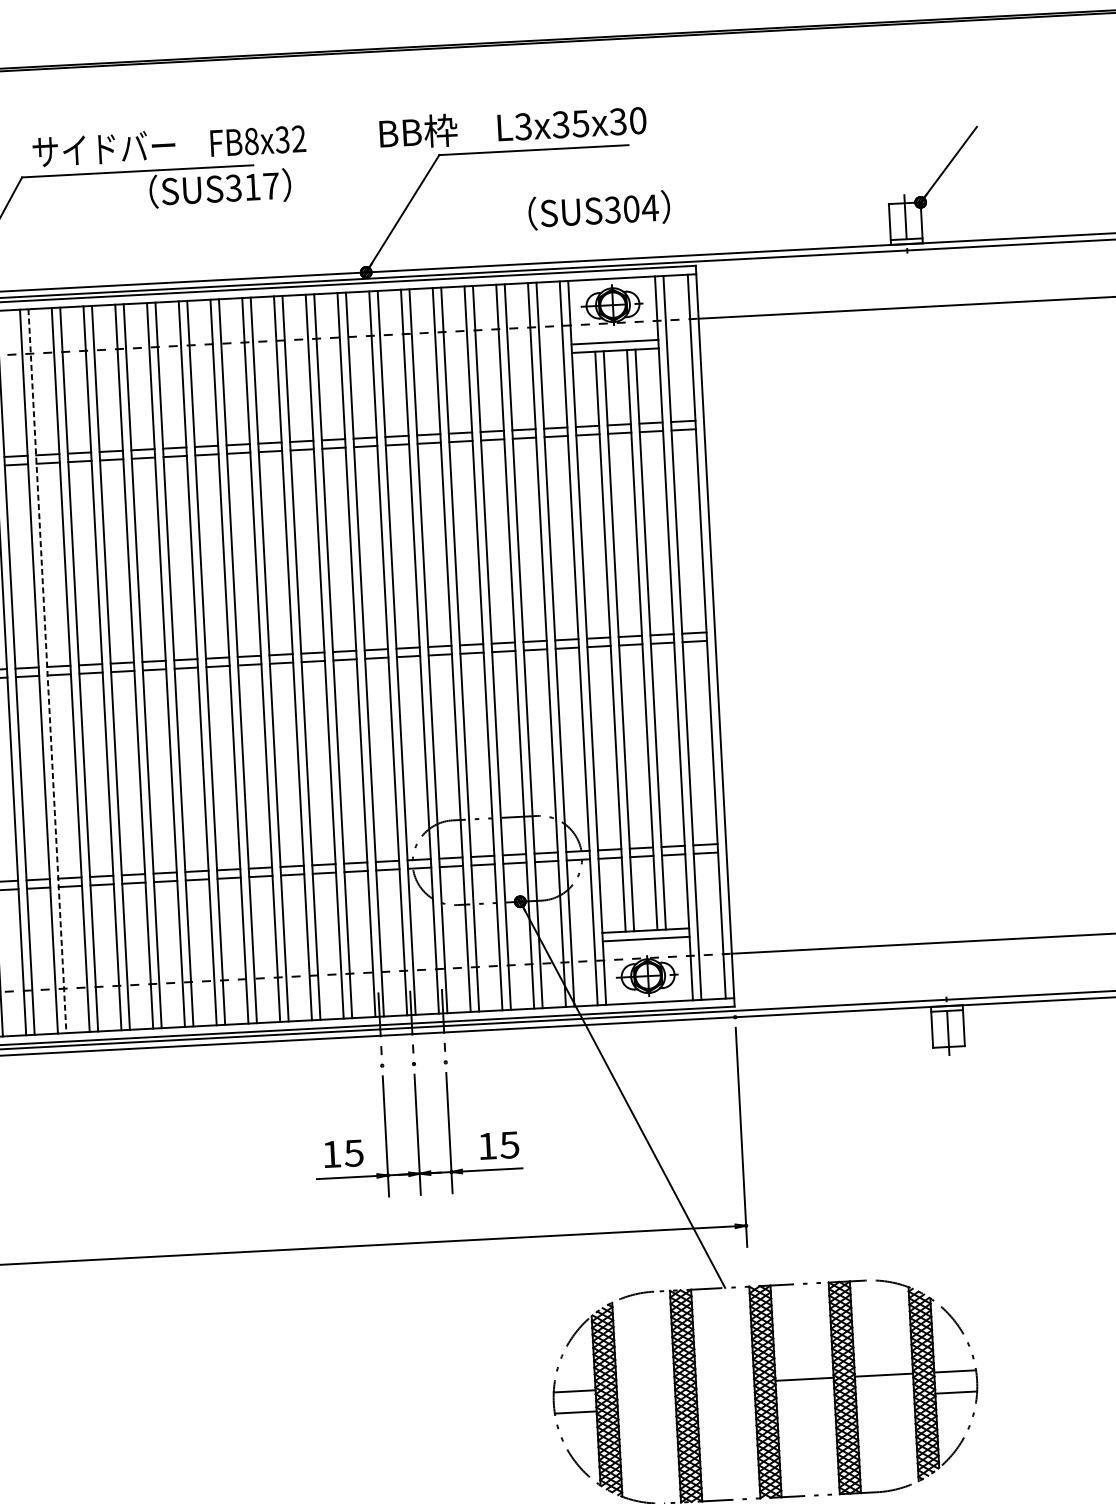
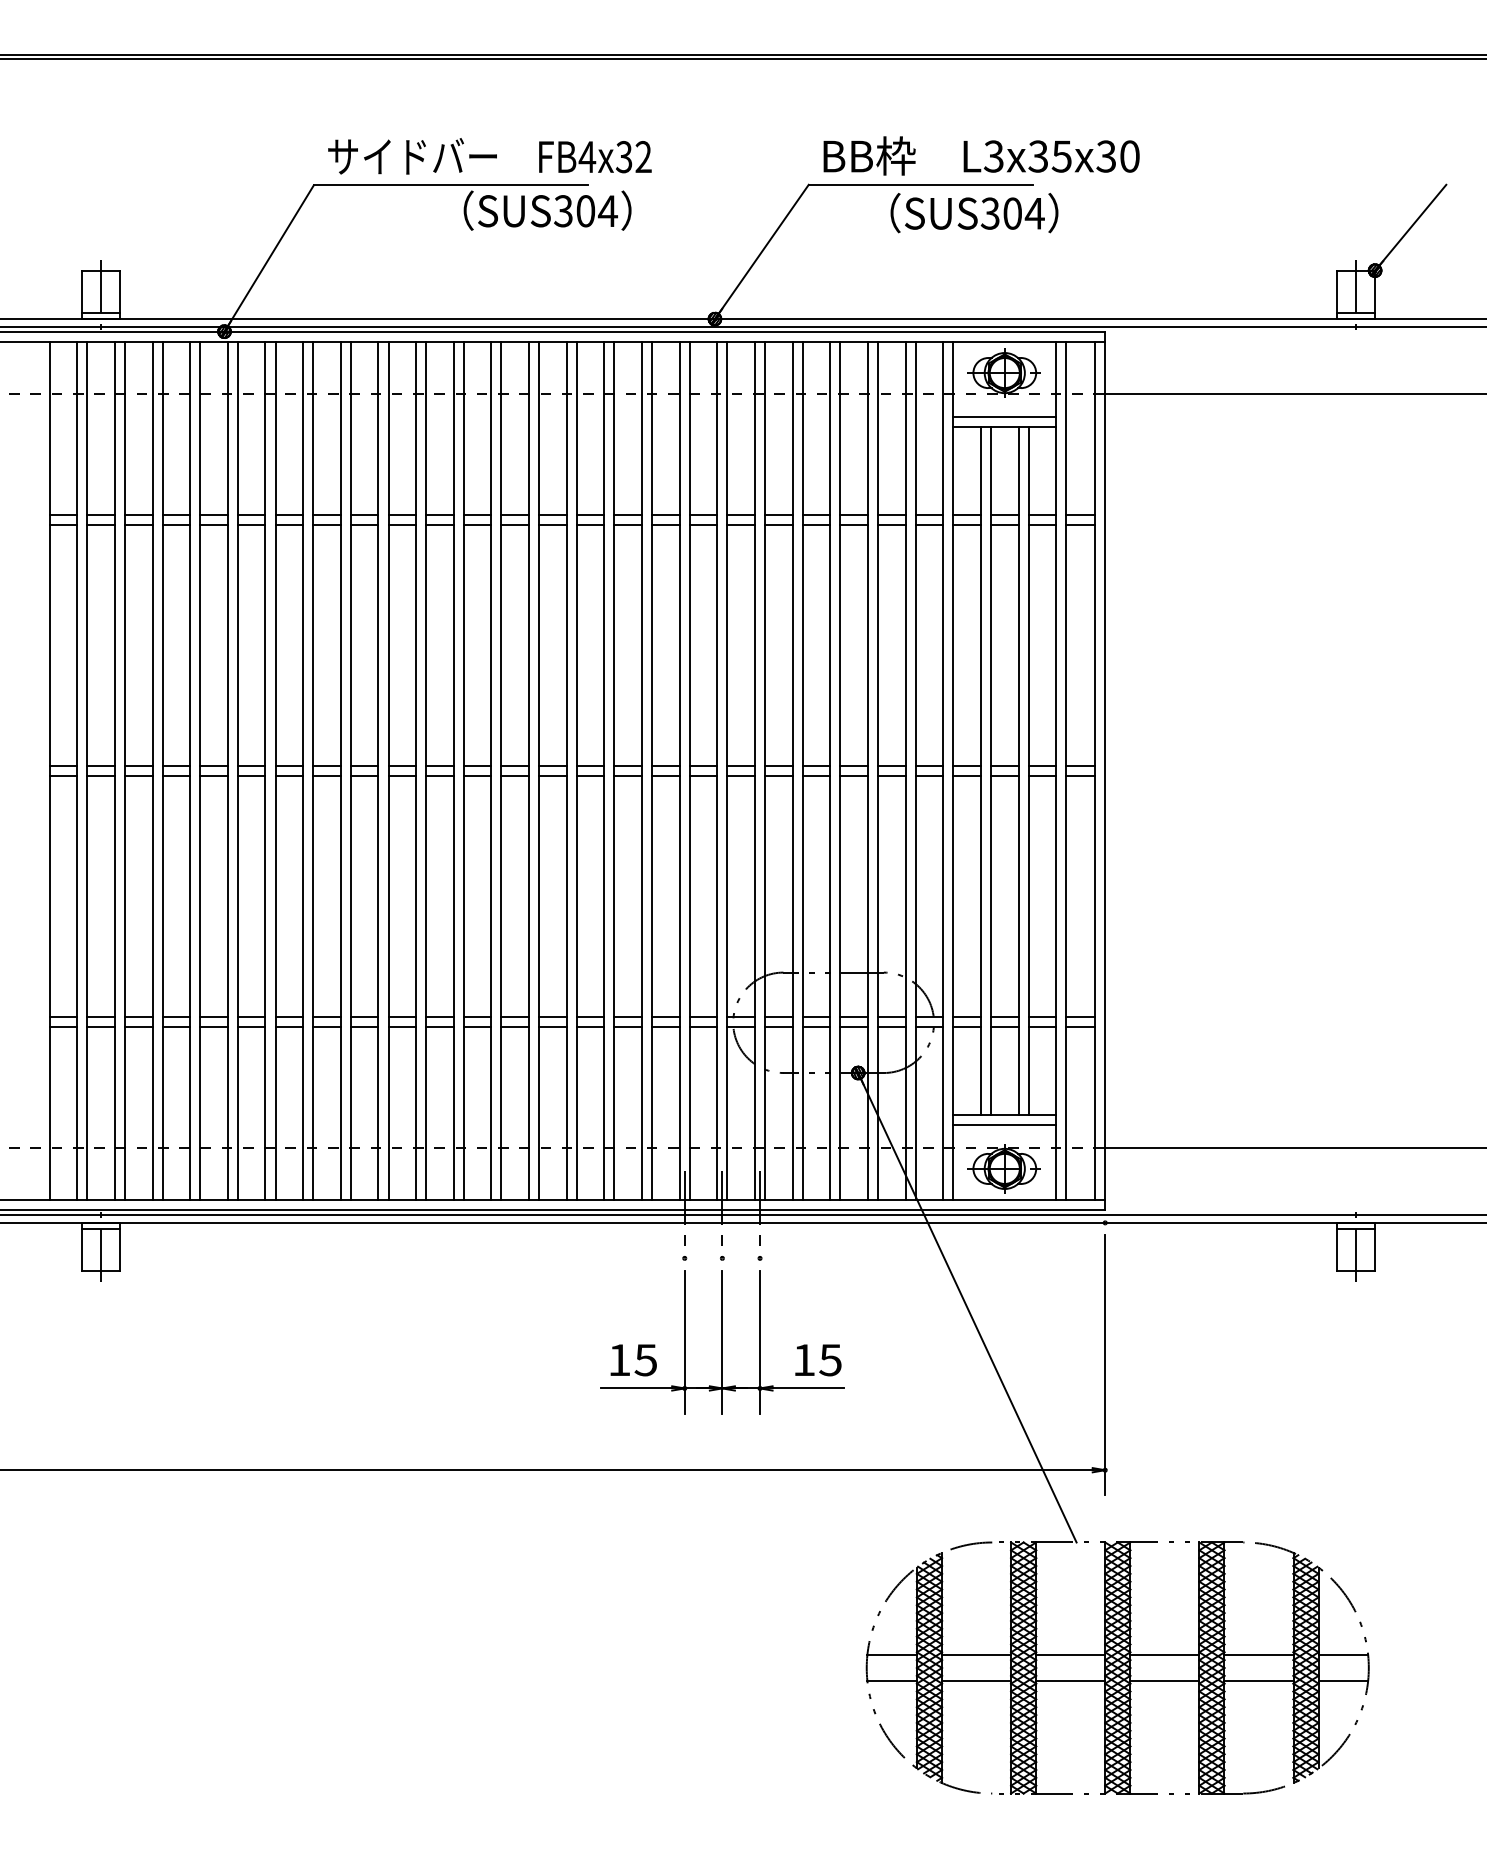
text: (512, 126) -> (981, 155), moved
text: (251, 141) -> (587, 157), FB8x32 -> FB4x32
text: (262, 186) -> (597, 211), SUS317 -> SUS304
text: (599, 210) -> (974, 213), moved
line: (47, 671) -> (313, 771), dashed -> solid
line: (725, 1383) -> (1070, 1655), added
line: (645, 1387) -> (976, 1655), added
line: (884, 1396) -> (1258, 1680), added
line: (805, 1400) -> (1164, 1680), added
line: (726, 1404) -> (1070, 1680), added
line: (646, 1408) -> (976, 1680), added

